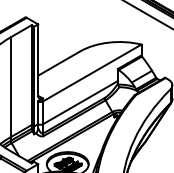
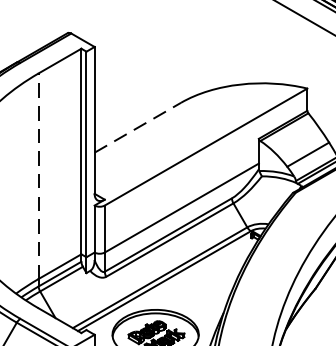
line: (59, 63) -> (138, 127), solid -> dashed
line: (10, 87) -> (37, 176), solid -> dashed

